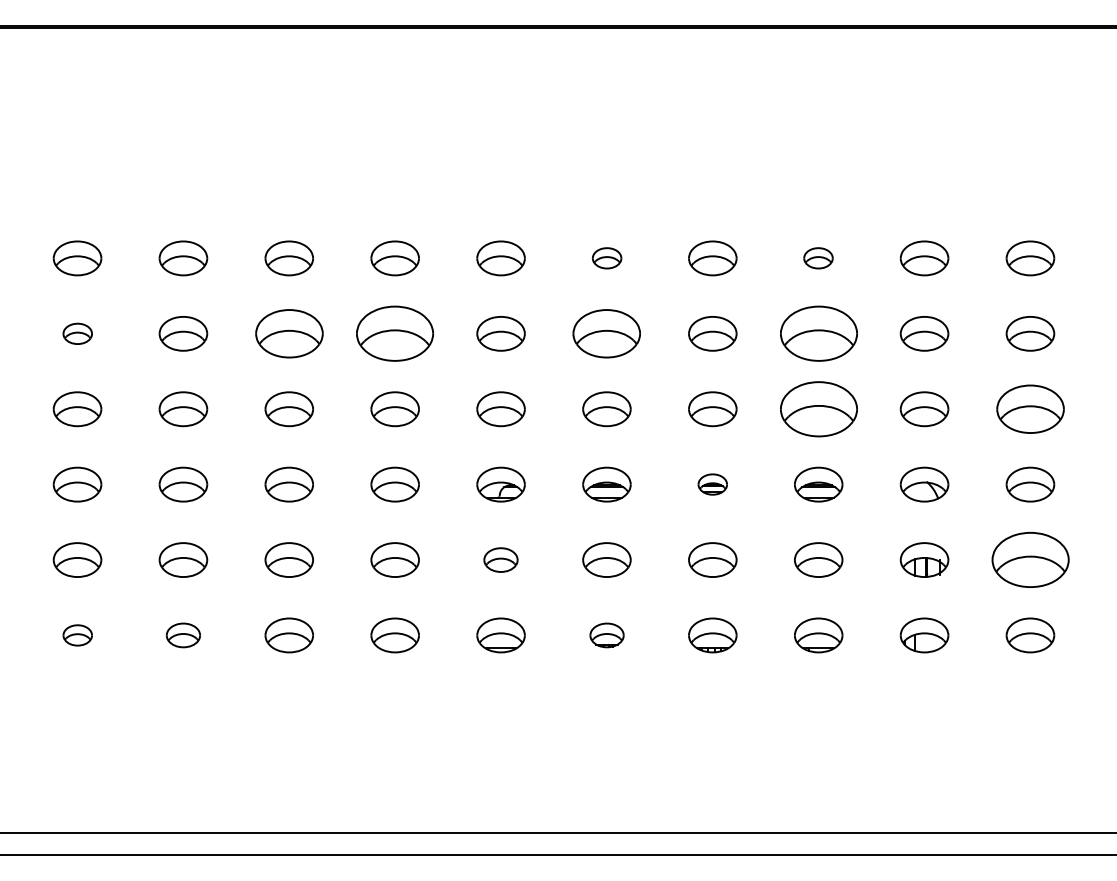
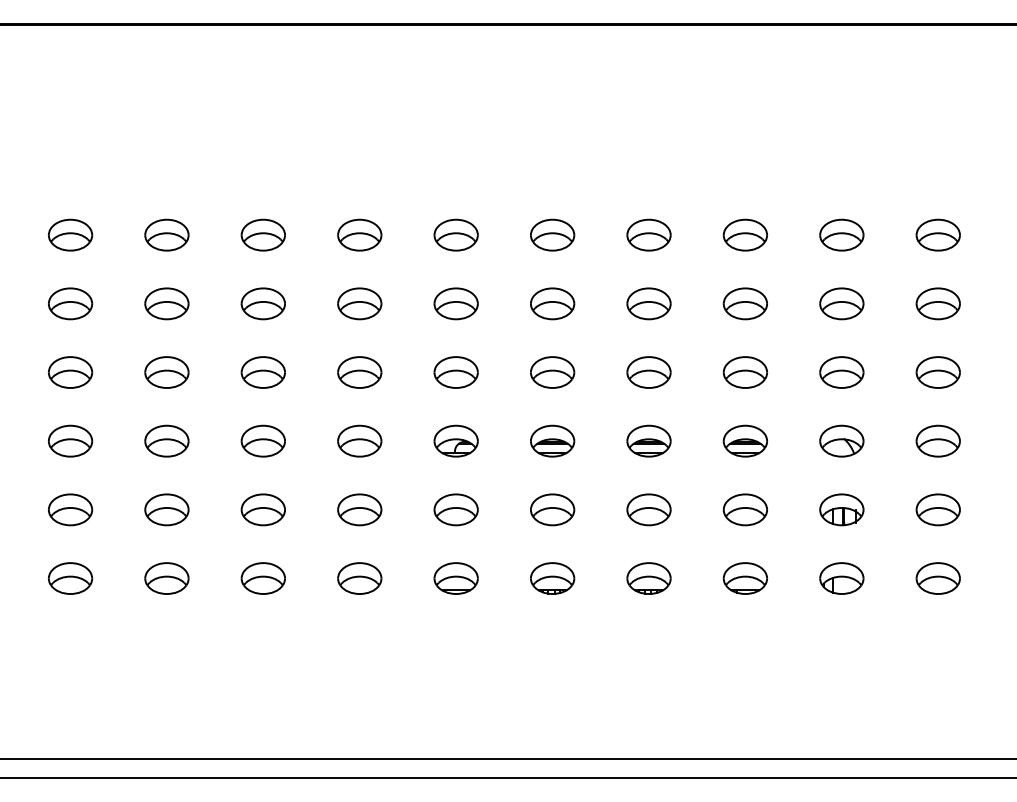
part: (606, 257) -> (552, 234), size x1.67
part: (817, 257) -> (744, 234), size x1.67
part: (77, 333) -> (70, 303), size x1.67
part: (288, 333) -> (262, 303), size x0.71
part: (394, 333) -> (359, 303), size x0.62
part: (606, 333) -> (552, 303), size x0.71
part: (817, 333) -> (744, 303), size x0.62
part: (817, 409) -> (744, 372), size x0.62
part: (1029, 409) -> (937, 372), size x0.71
part: (712, 483) -> (648, 440), size x1.67
part: (500, 559) -> (455, 509), size x1.43
part: (1029, 559) -> (937, 509), size x0.62
part: (77, 635) -> (70, 578), size x1.67
part: (182, 635) -> (166, 578), size x1.43
part: (606, 635) -> (552, 578), size x1.43

